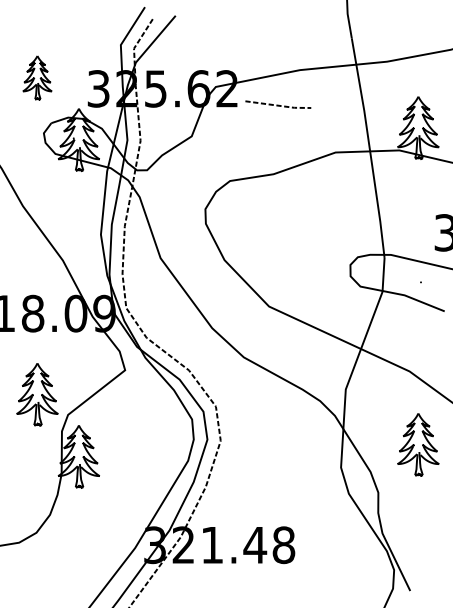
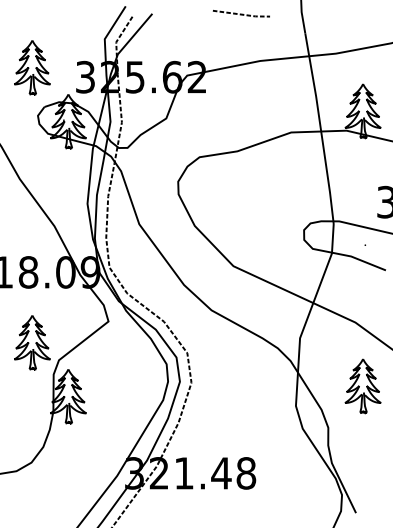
part: (37, 77) -> (32, 67), size x1.43
line: (278, 104) -> (241, 13), moved

